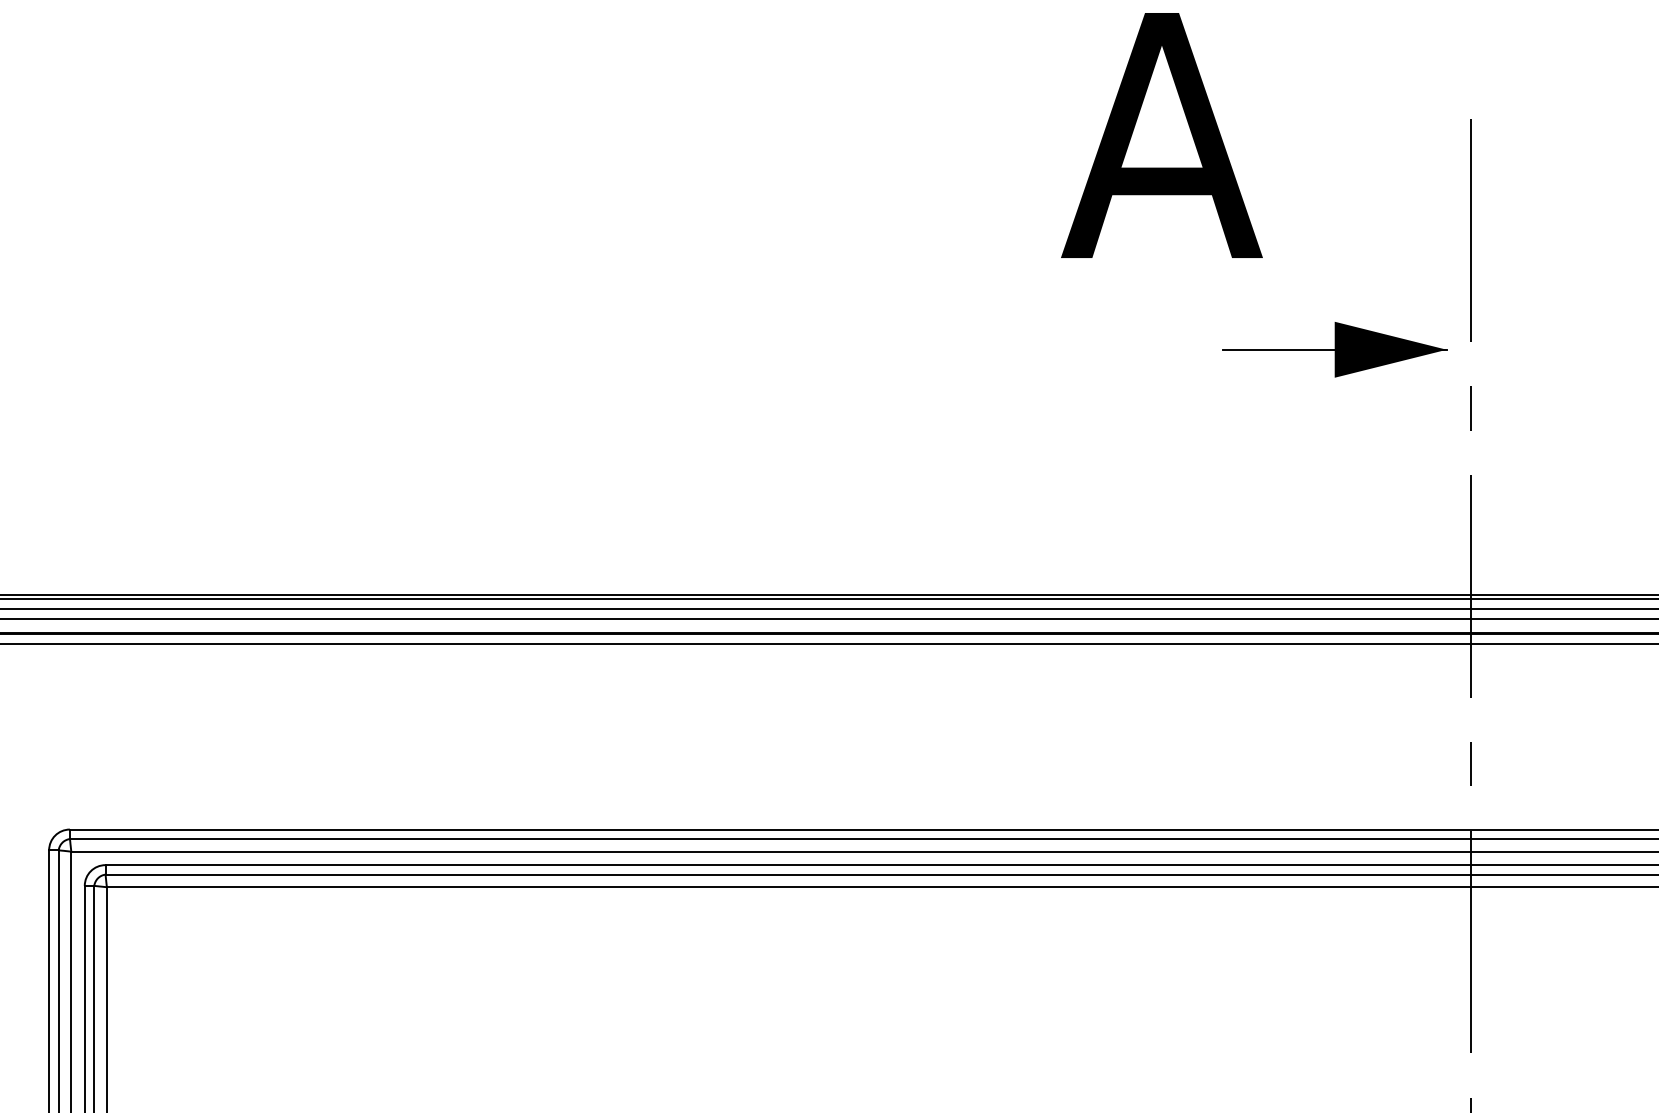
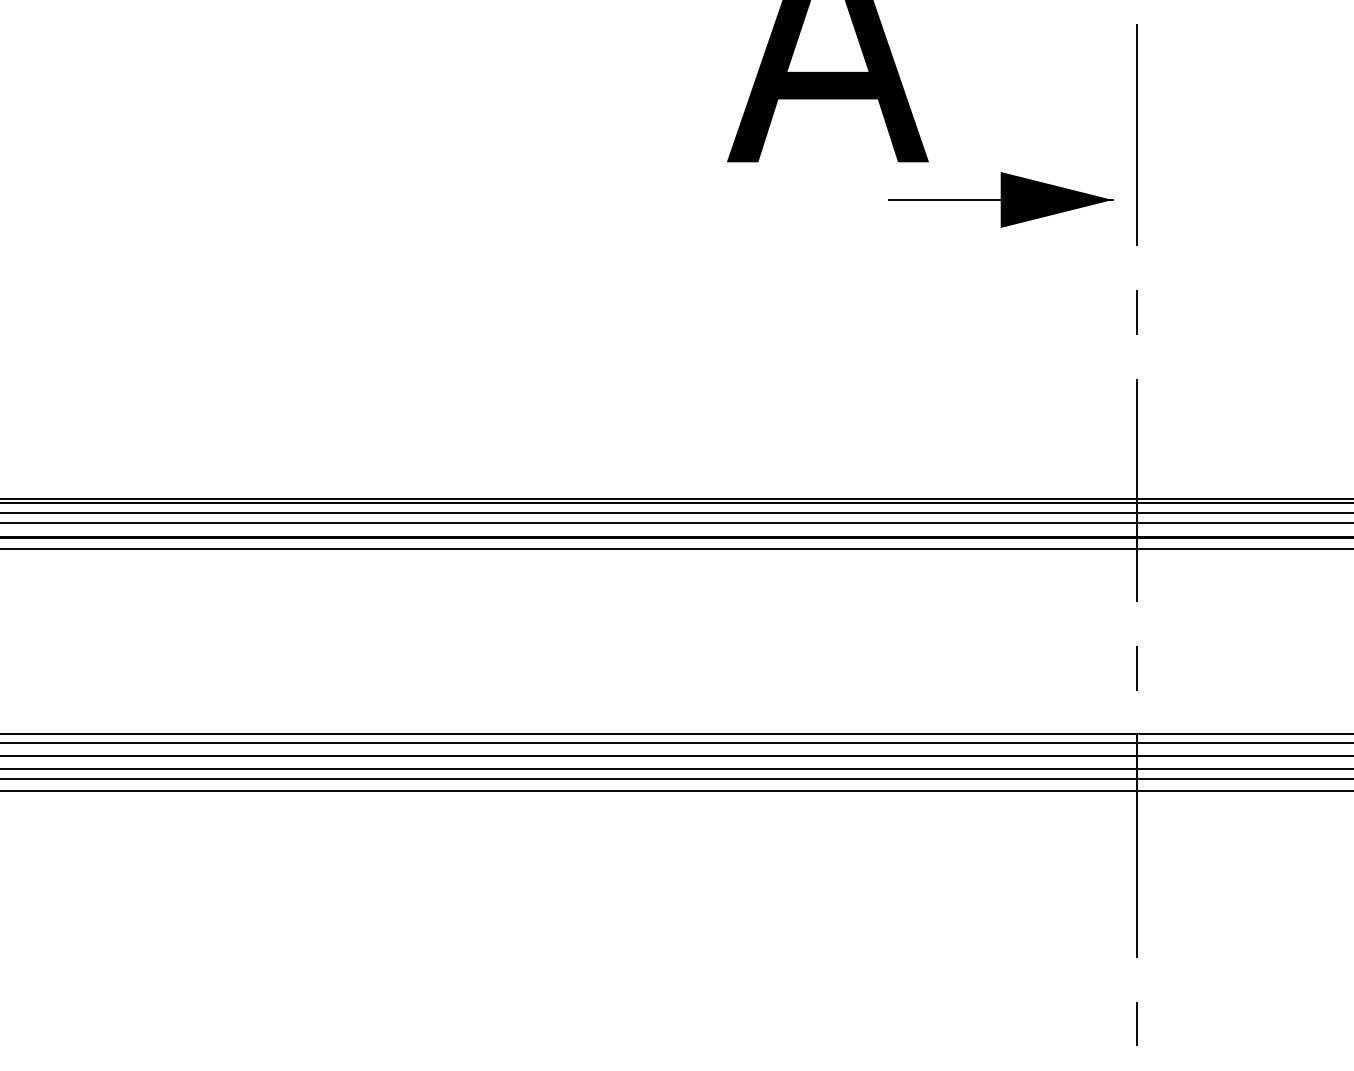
part: (1334, 349) -> (1000, 199), moved

